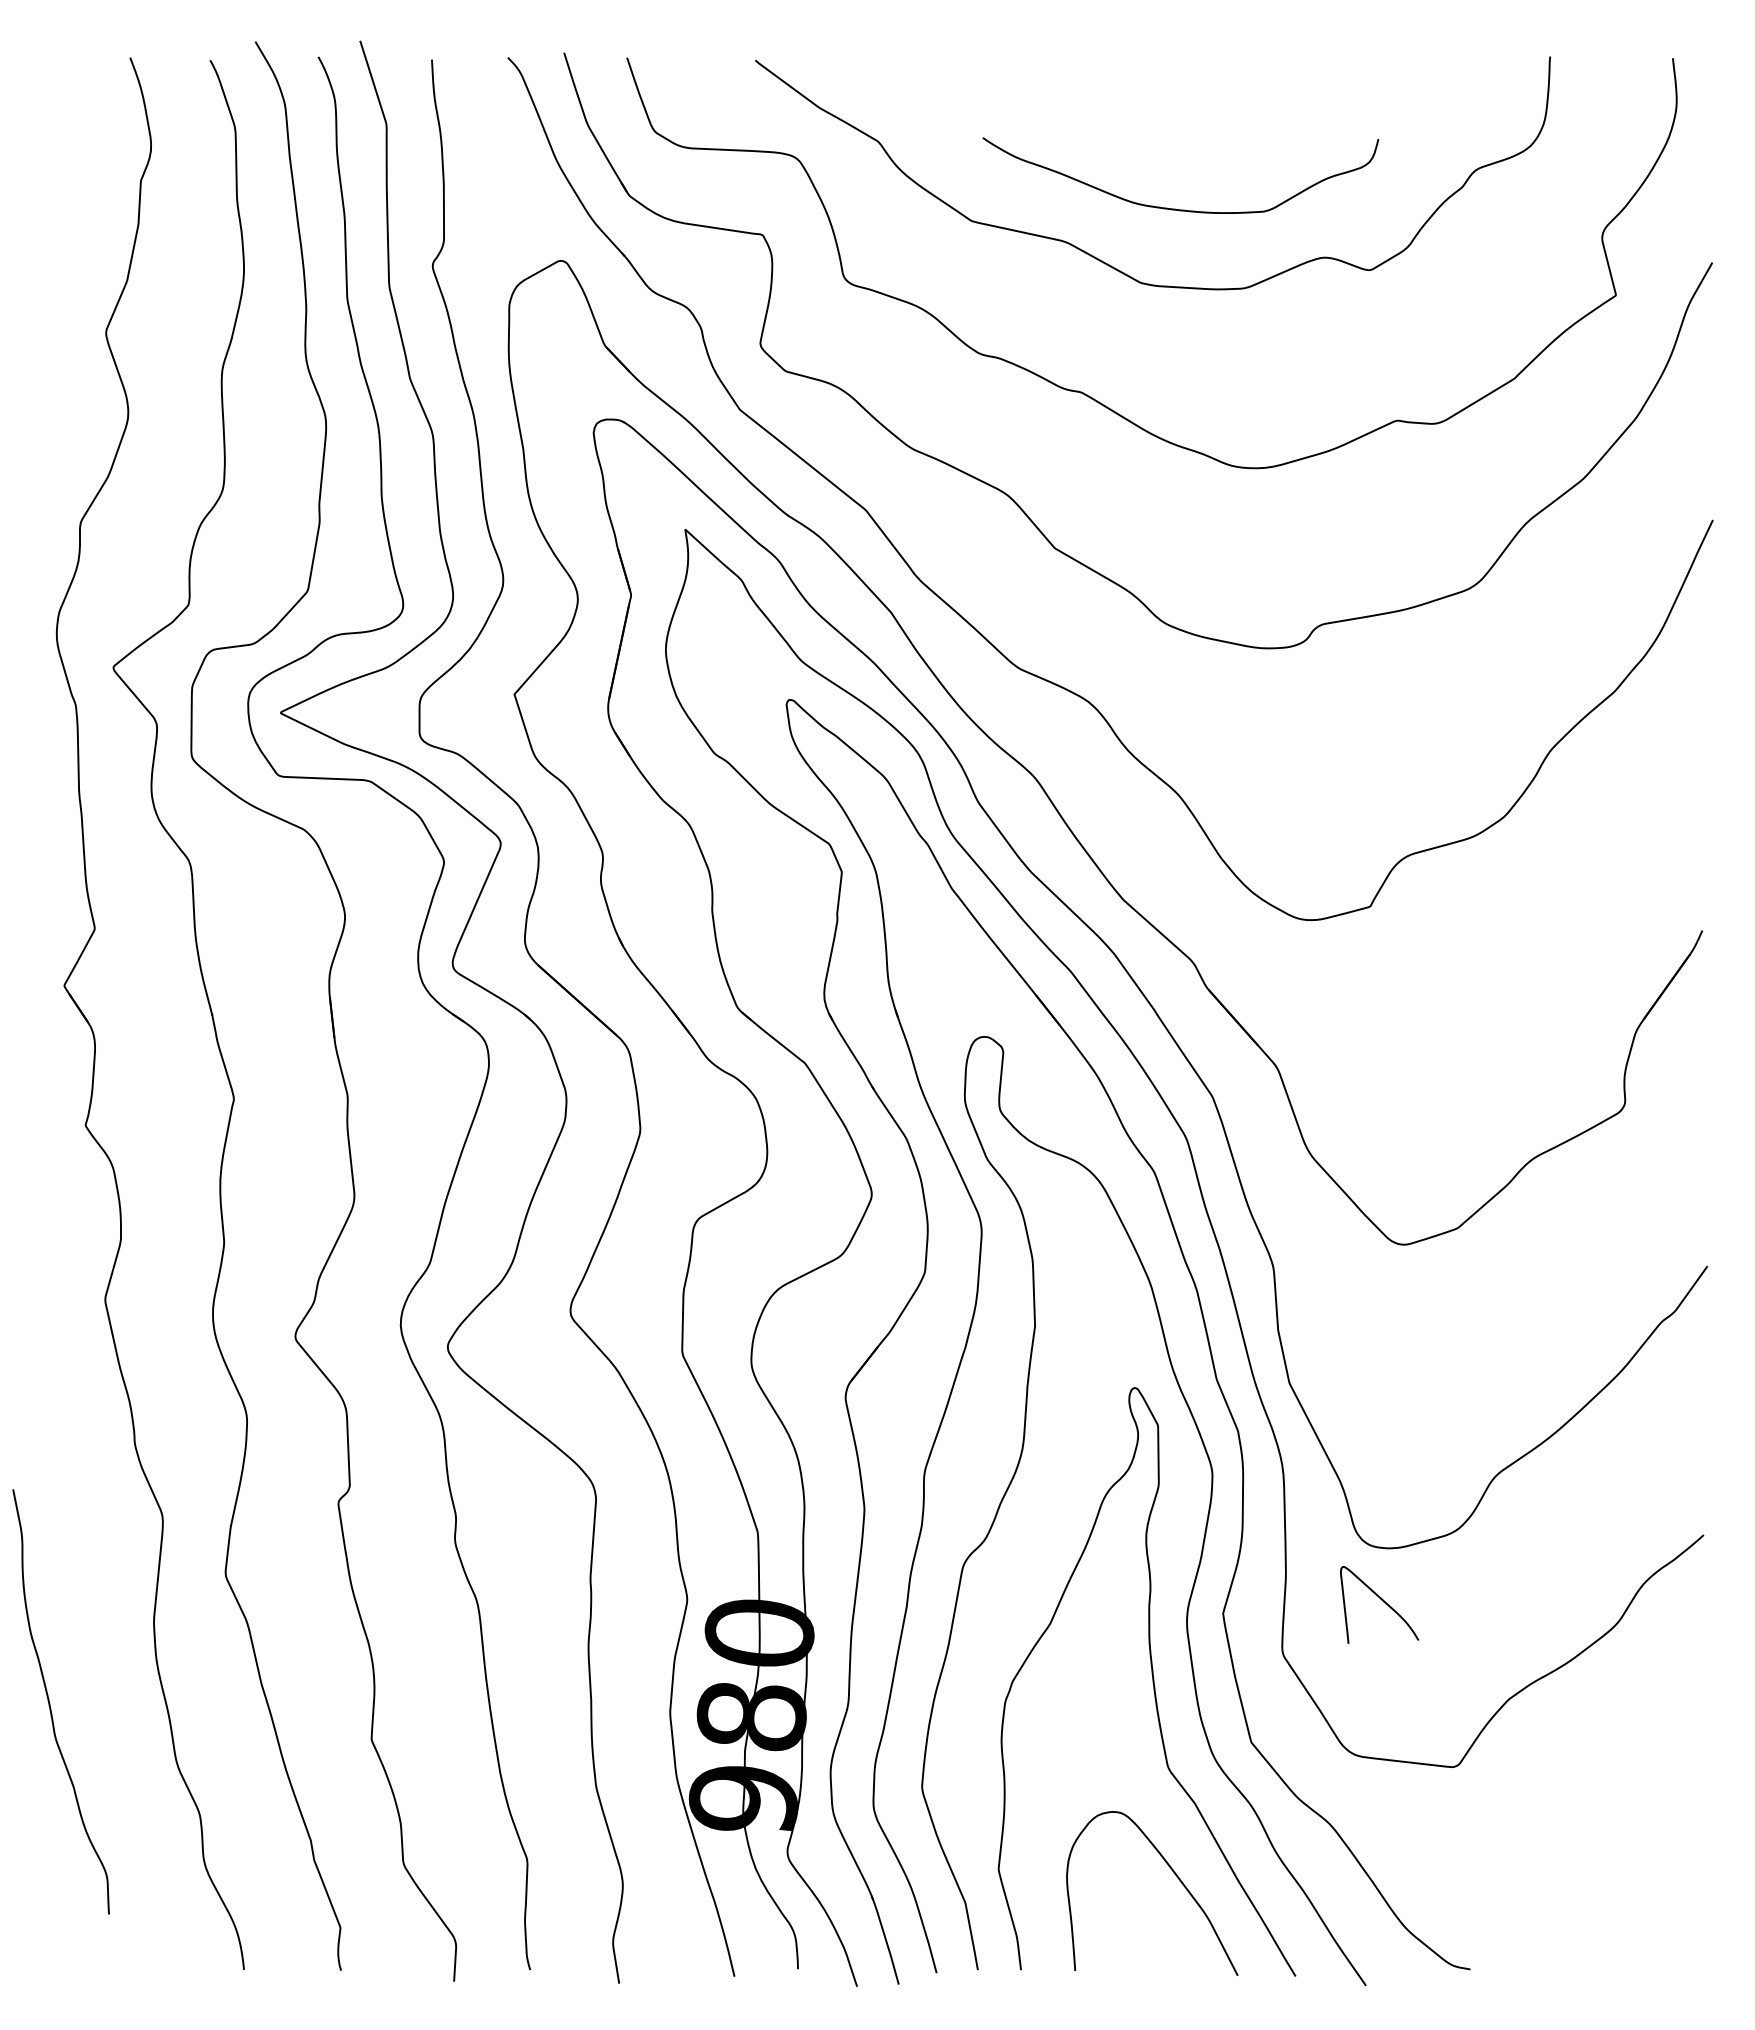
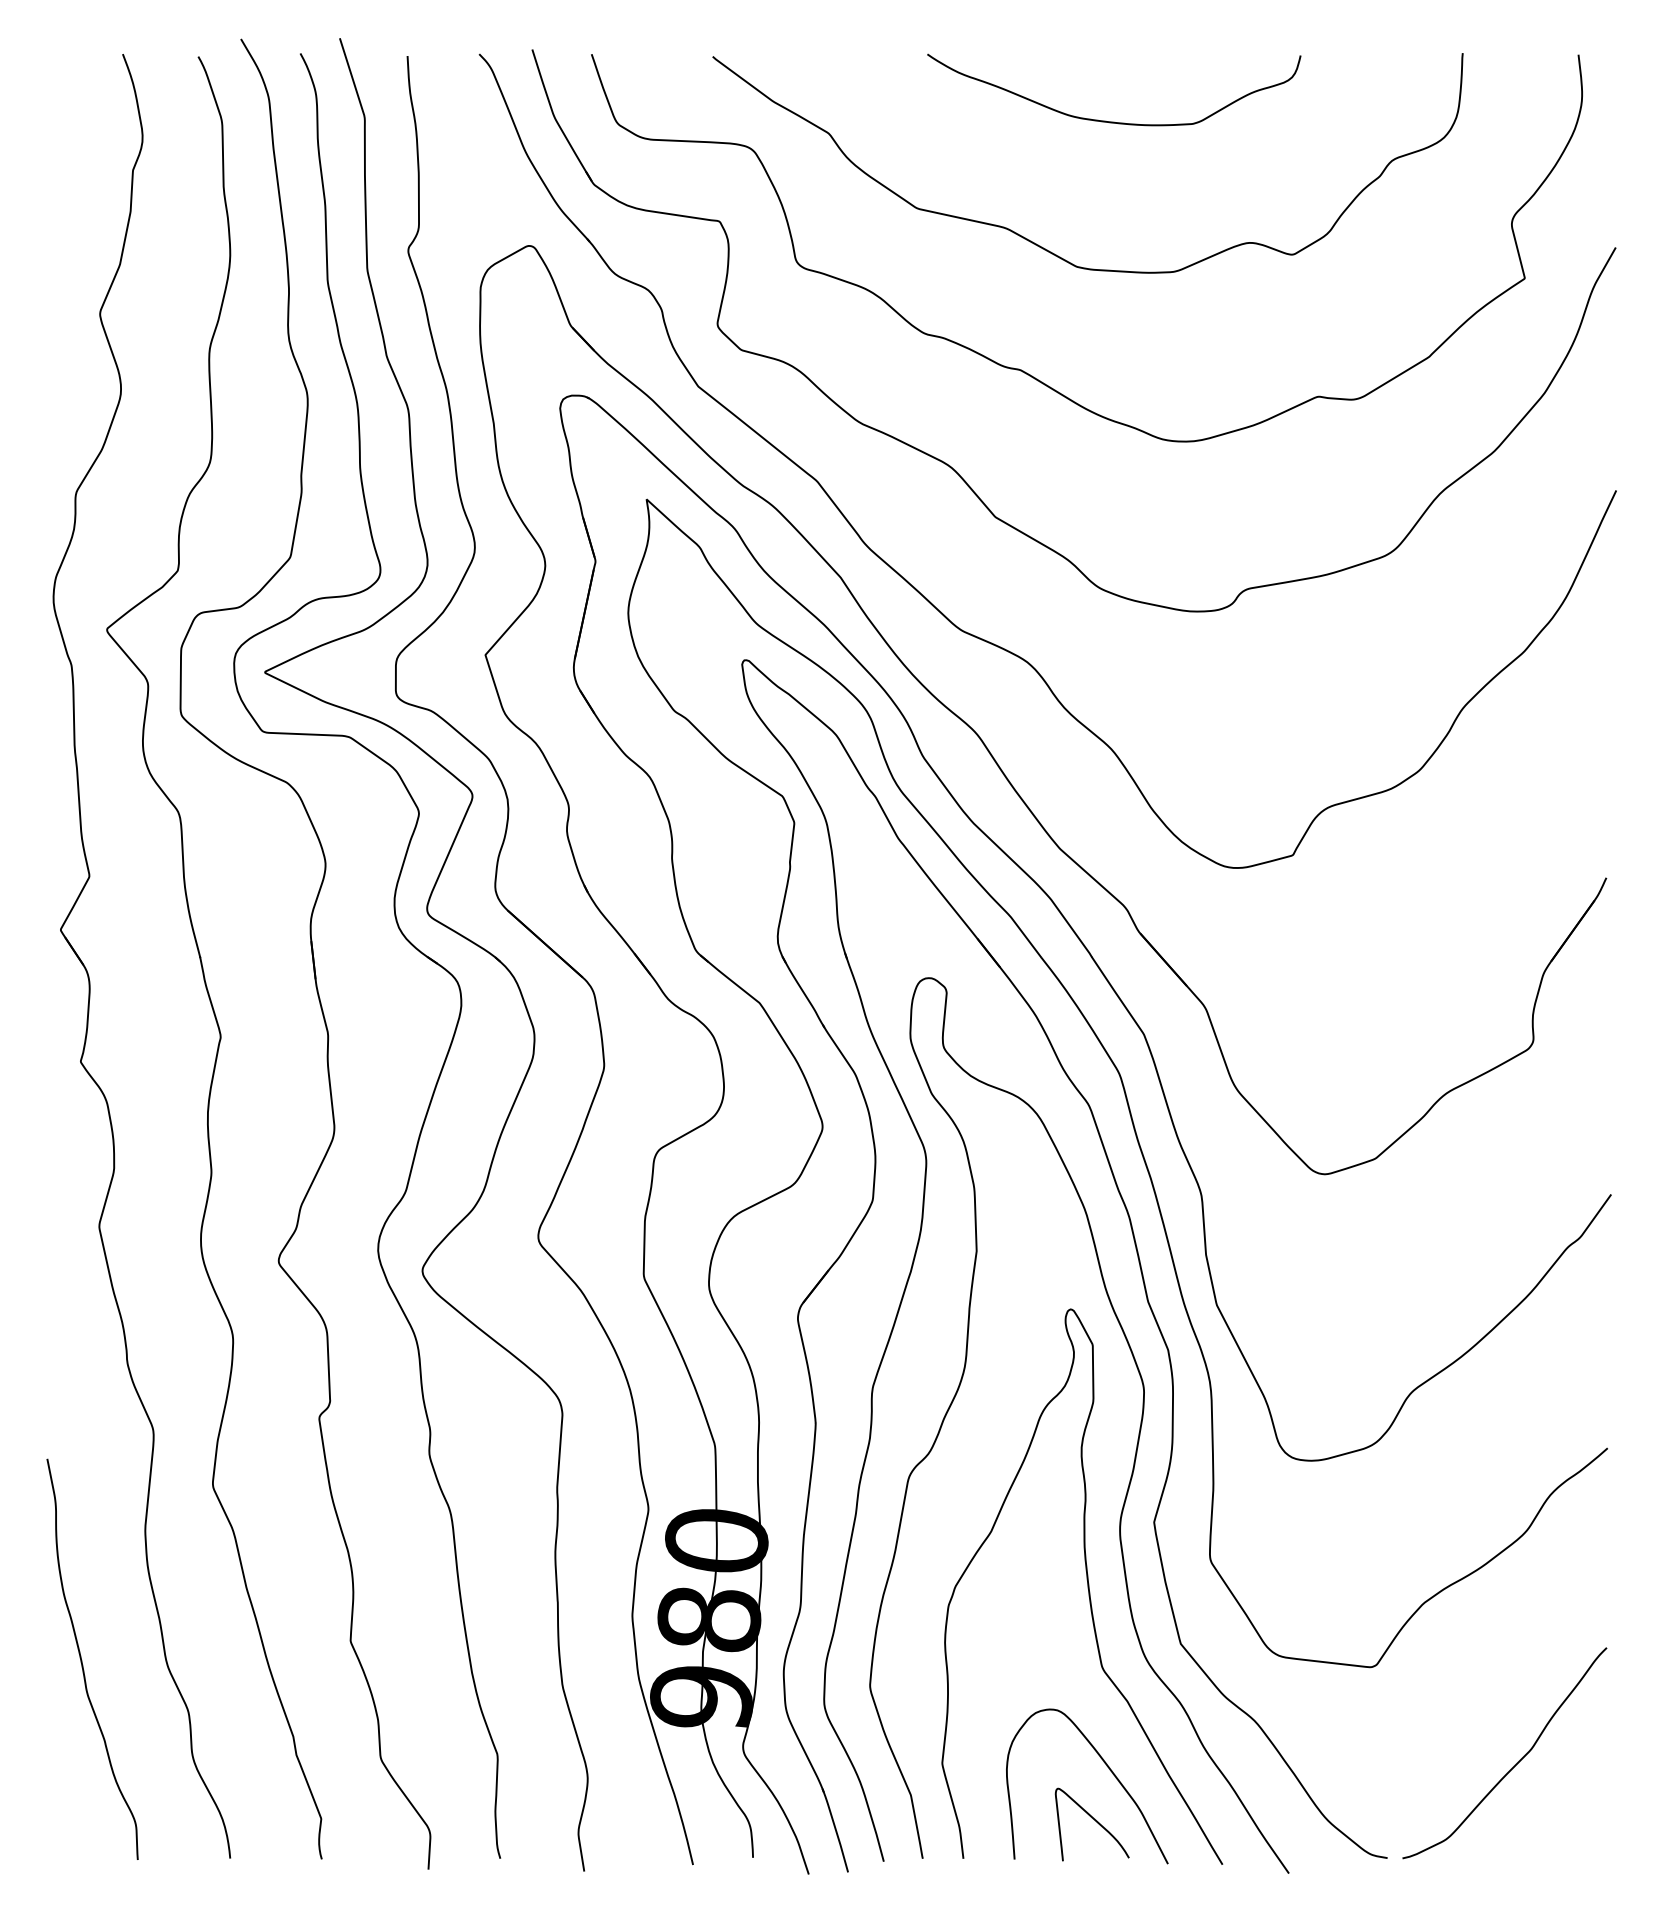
curve: (1175, 208) -> (1109, 120), moved
curve: (1382, 1601) -> (1095, 1821), moved
curve: (50, 1703) -> (82, 1660), moved
curve: (1606, 1869) -> (1515, 1763), added

